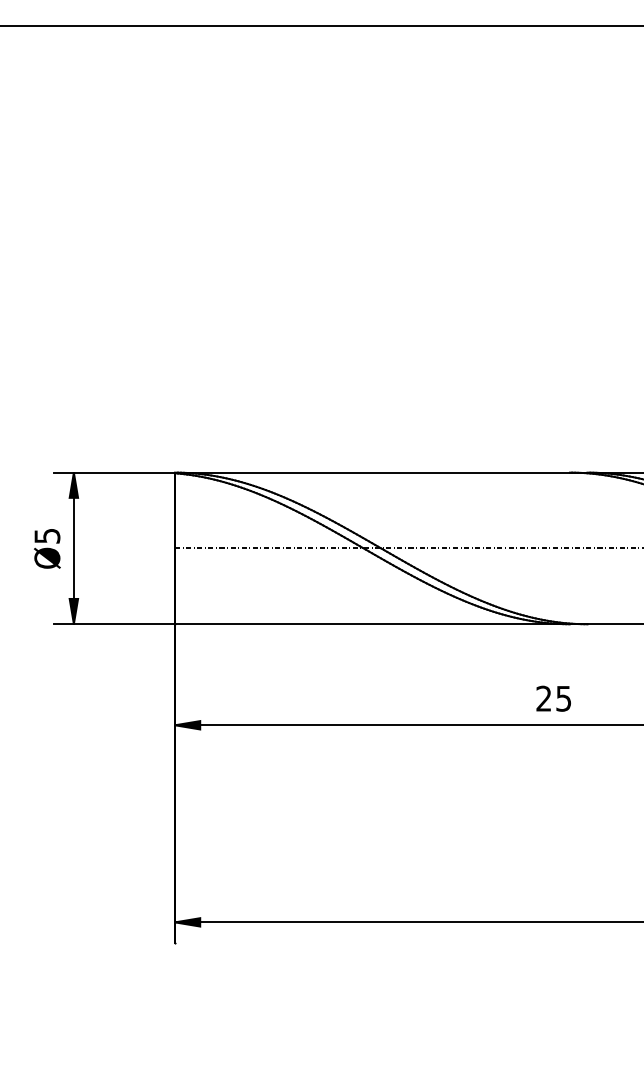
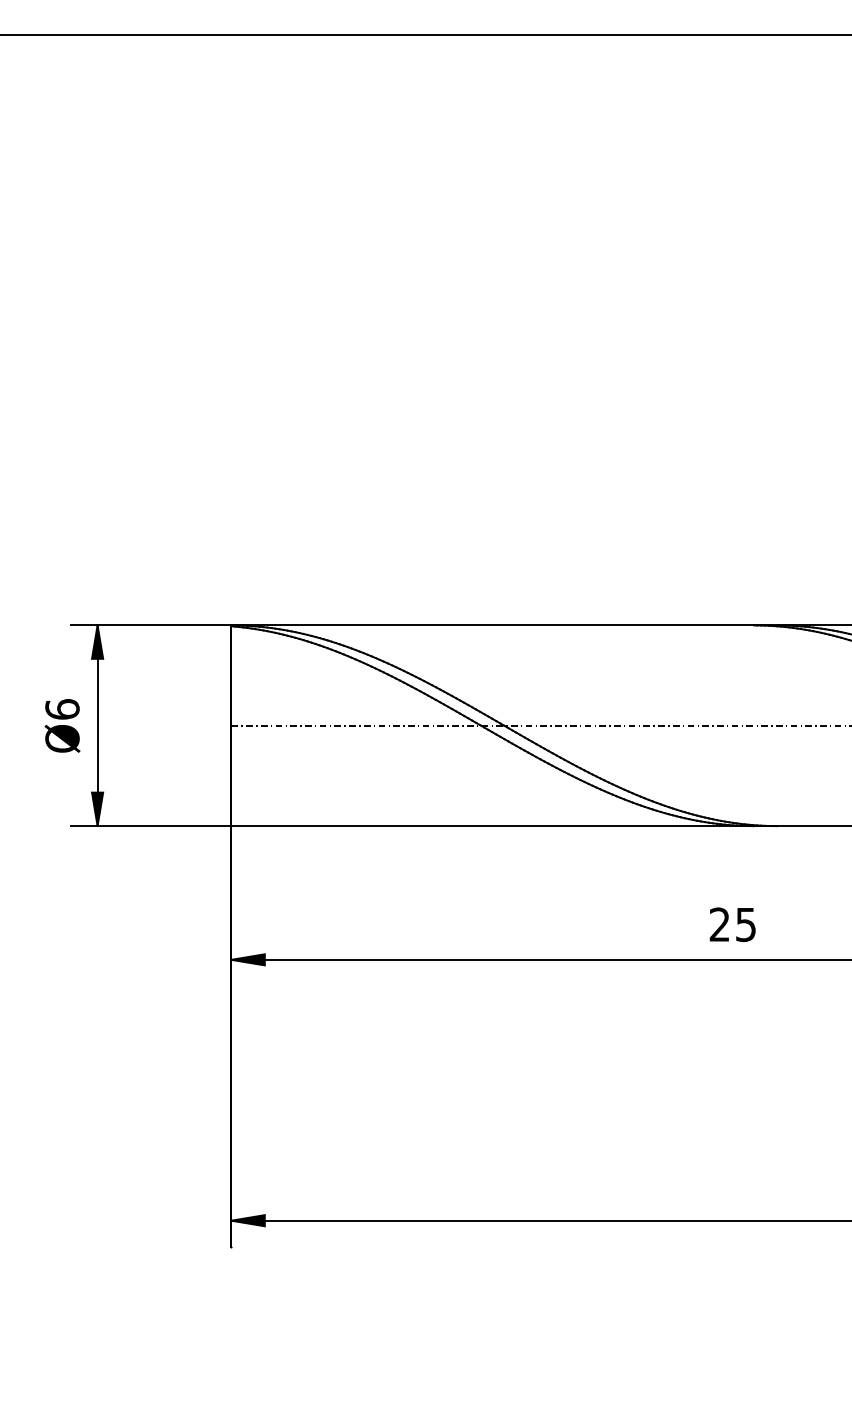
text: (47, 535) -> (62, 708), Ø5 -> Ø6

